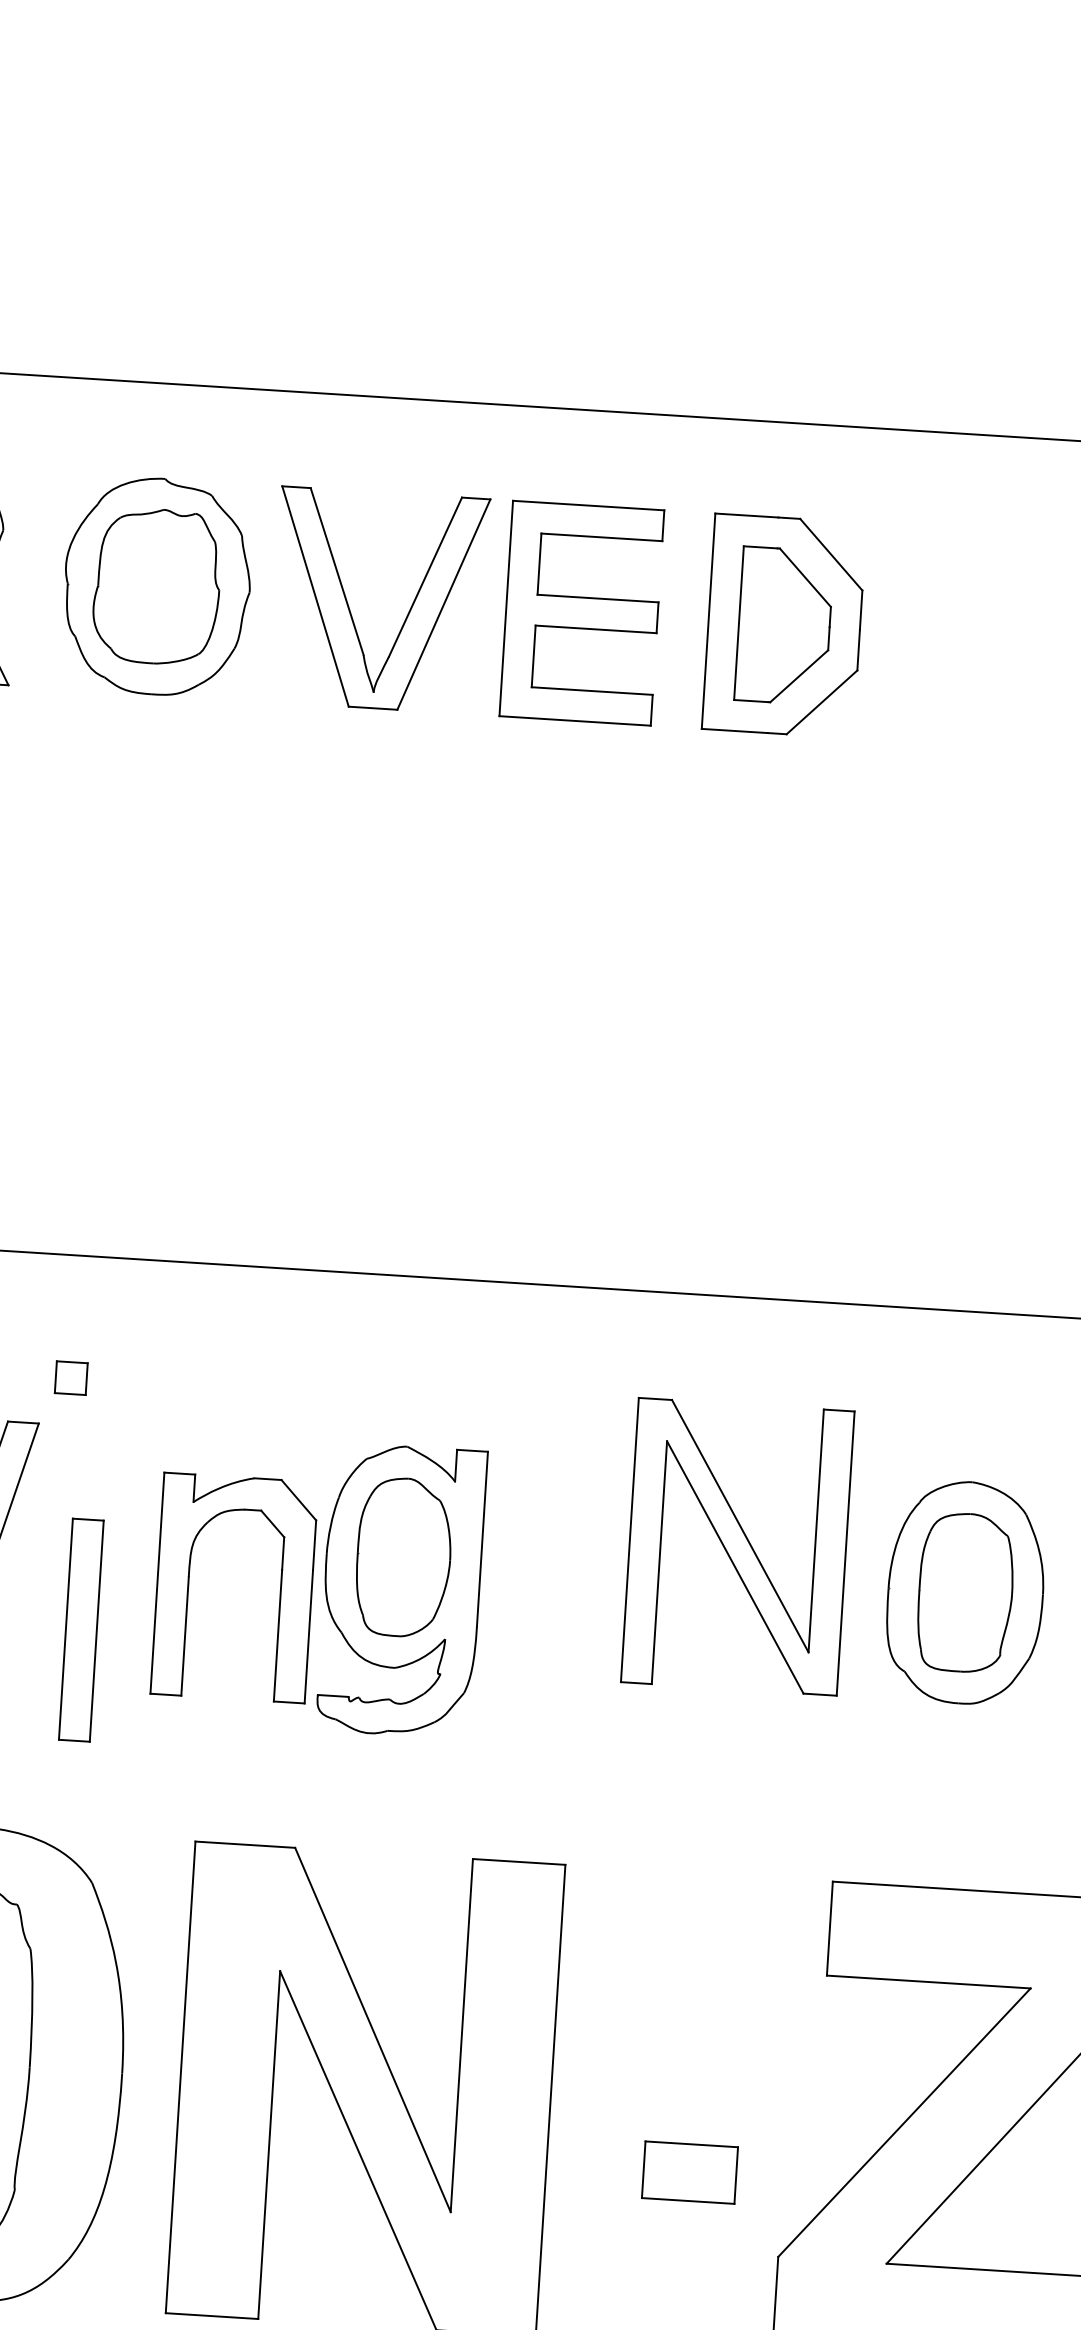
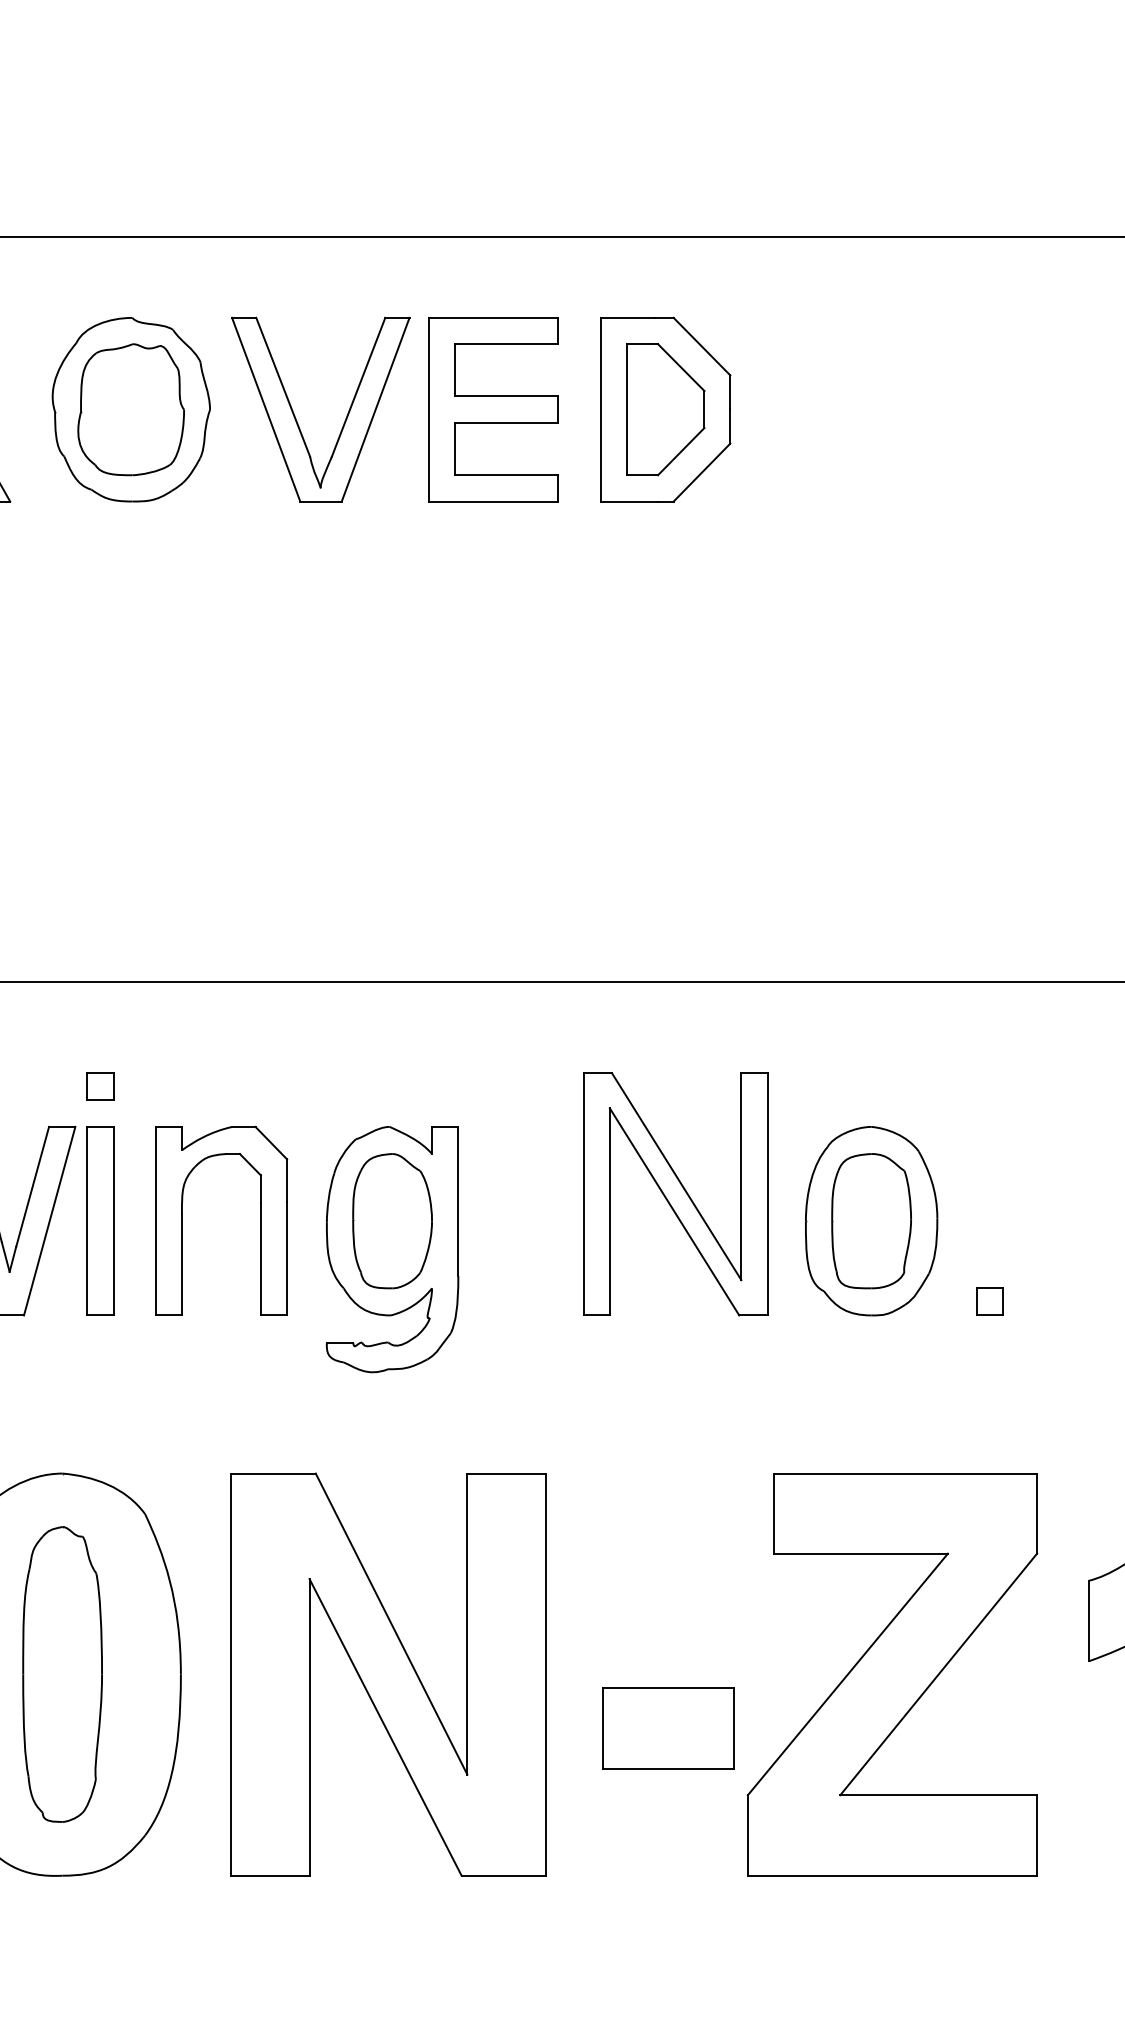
part: (188, 1584) -> (182, 1220), moved
part: (81, 1629) -> (100, 1220), moved
part: (690, 2172) -> (668, 1728), size x1.67

